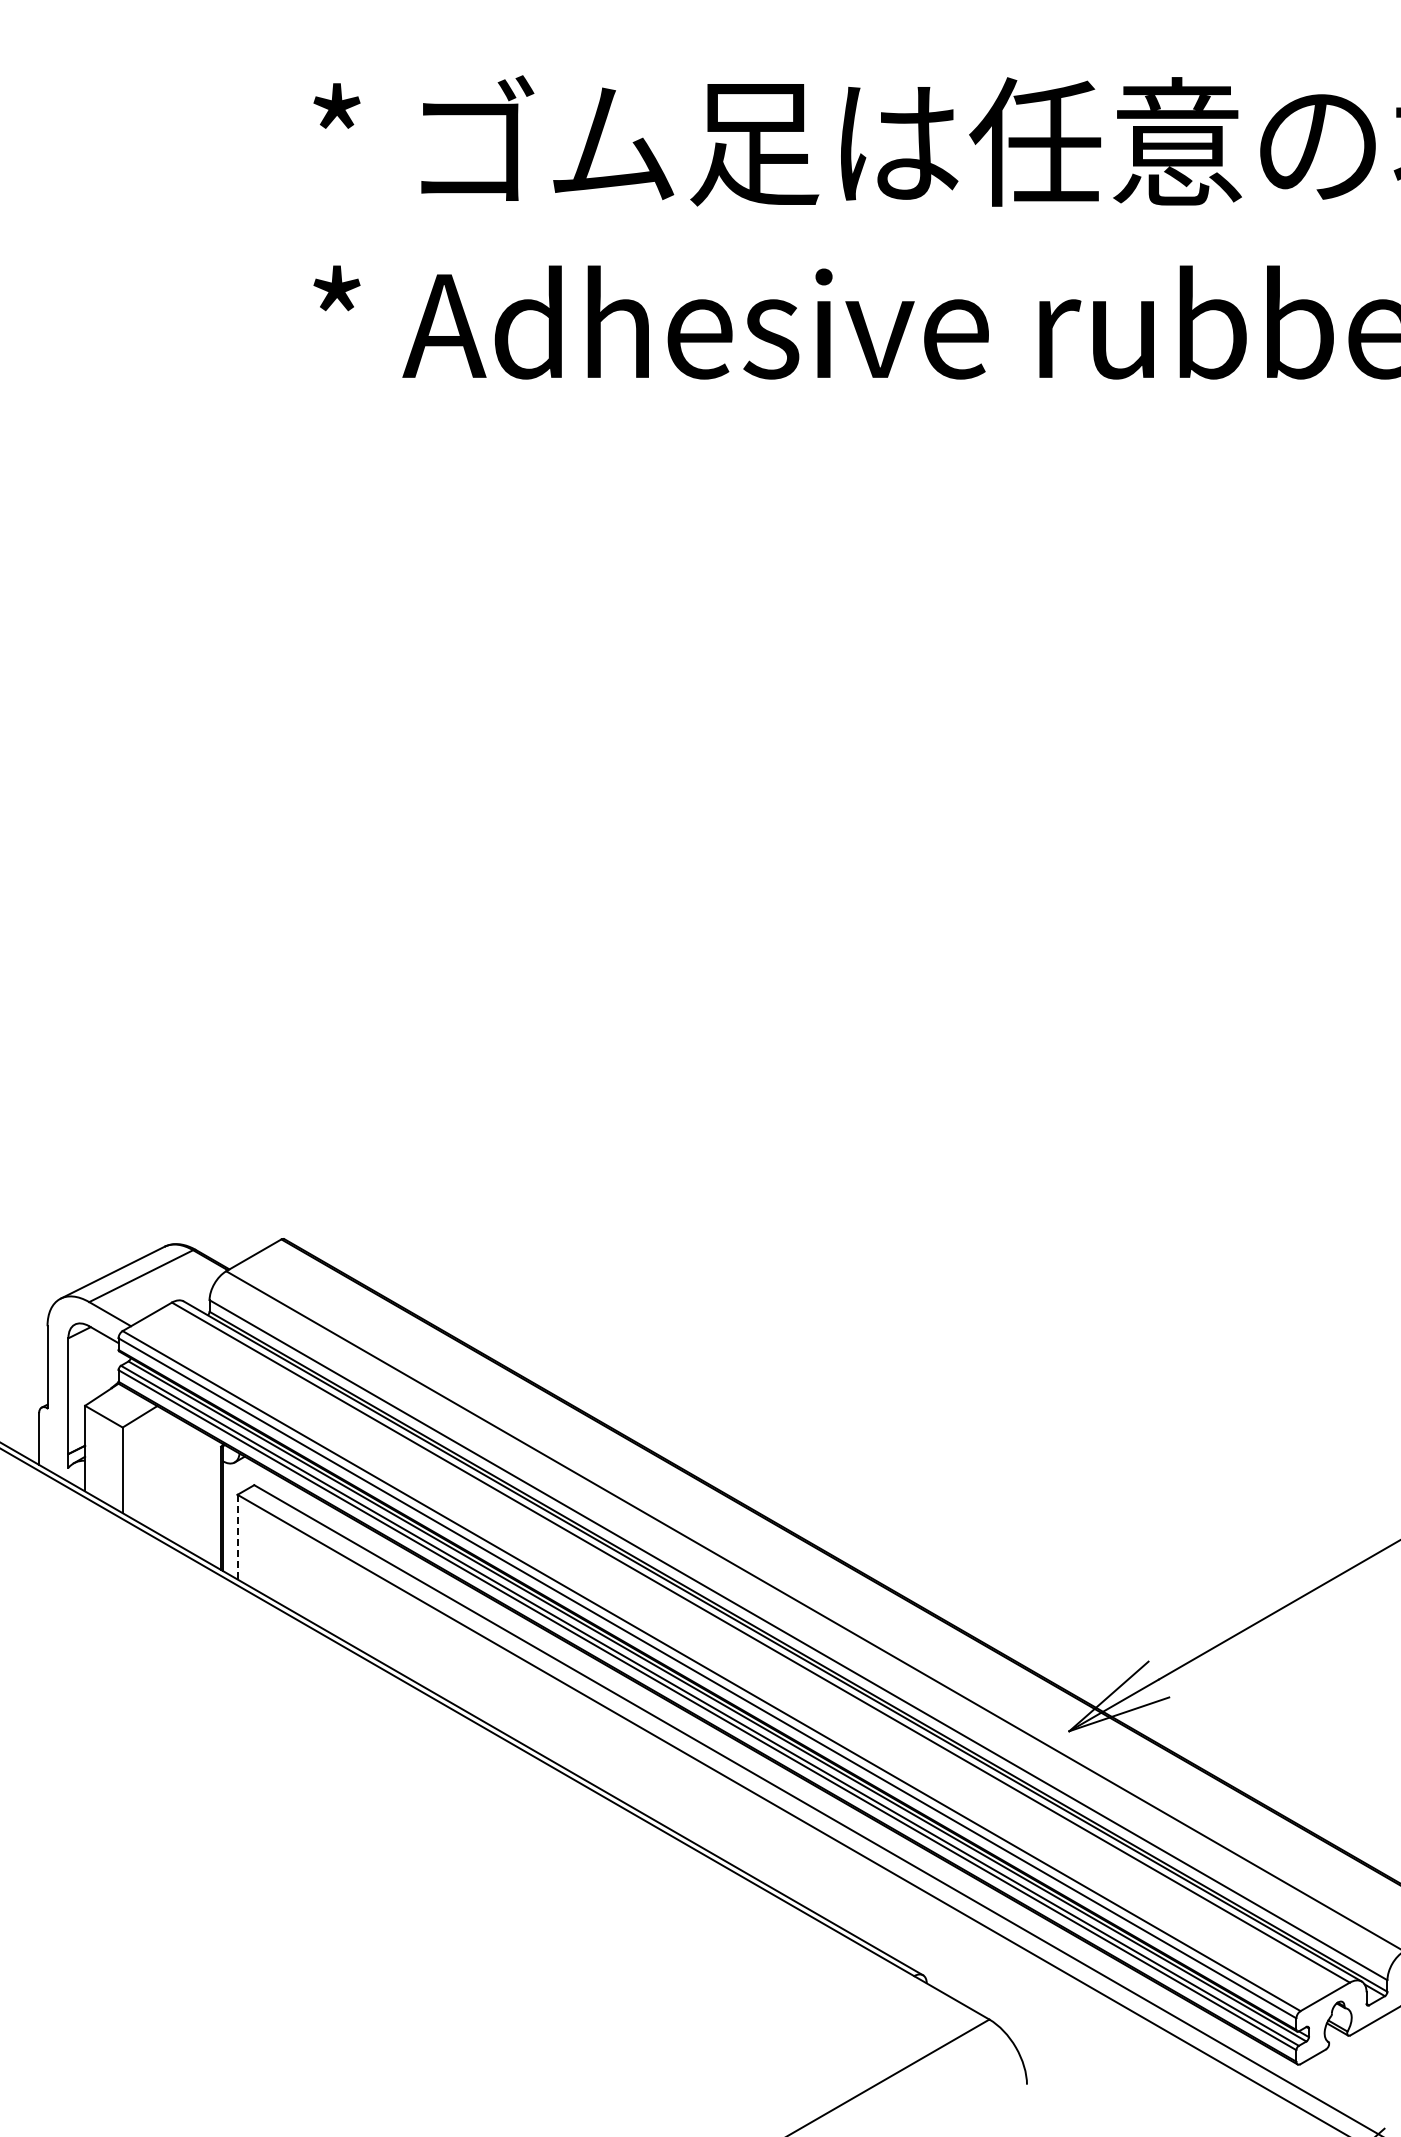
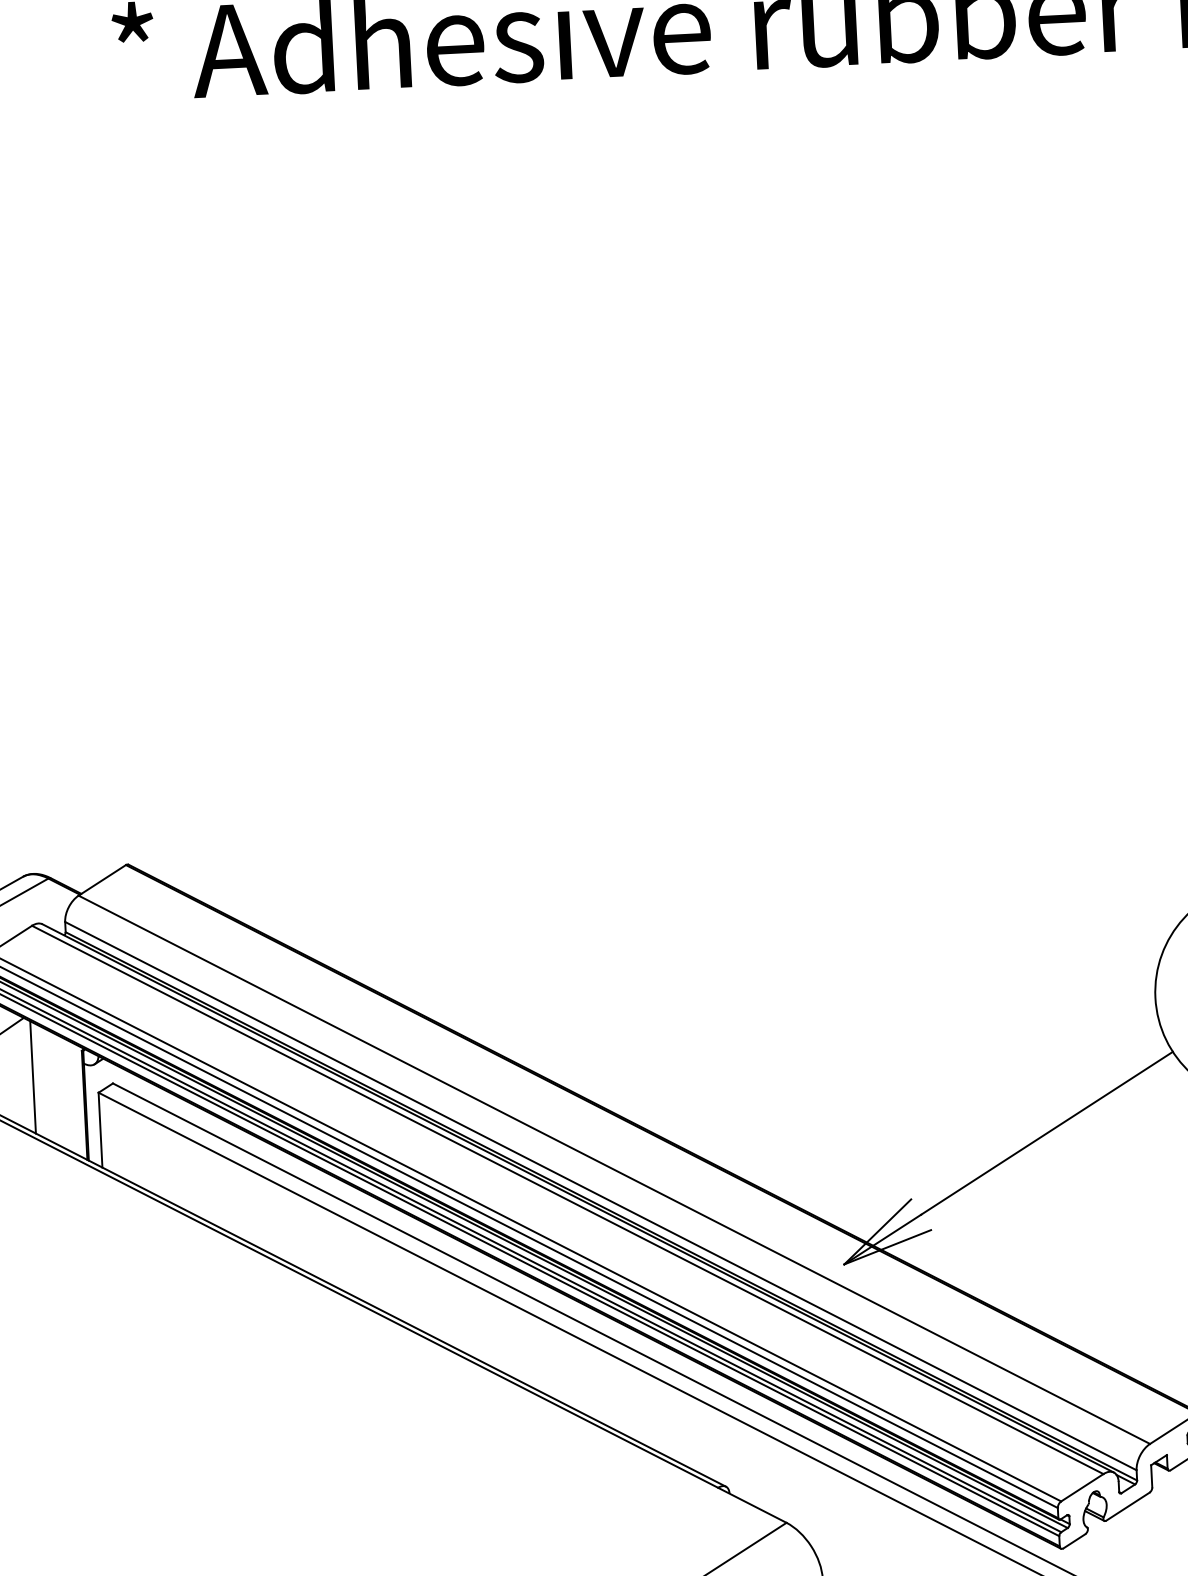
line: (164, 1473) -> (33, 1077), added
line: (237, 1536) -> (100, 1129), dashed -> solid

